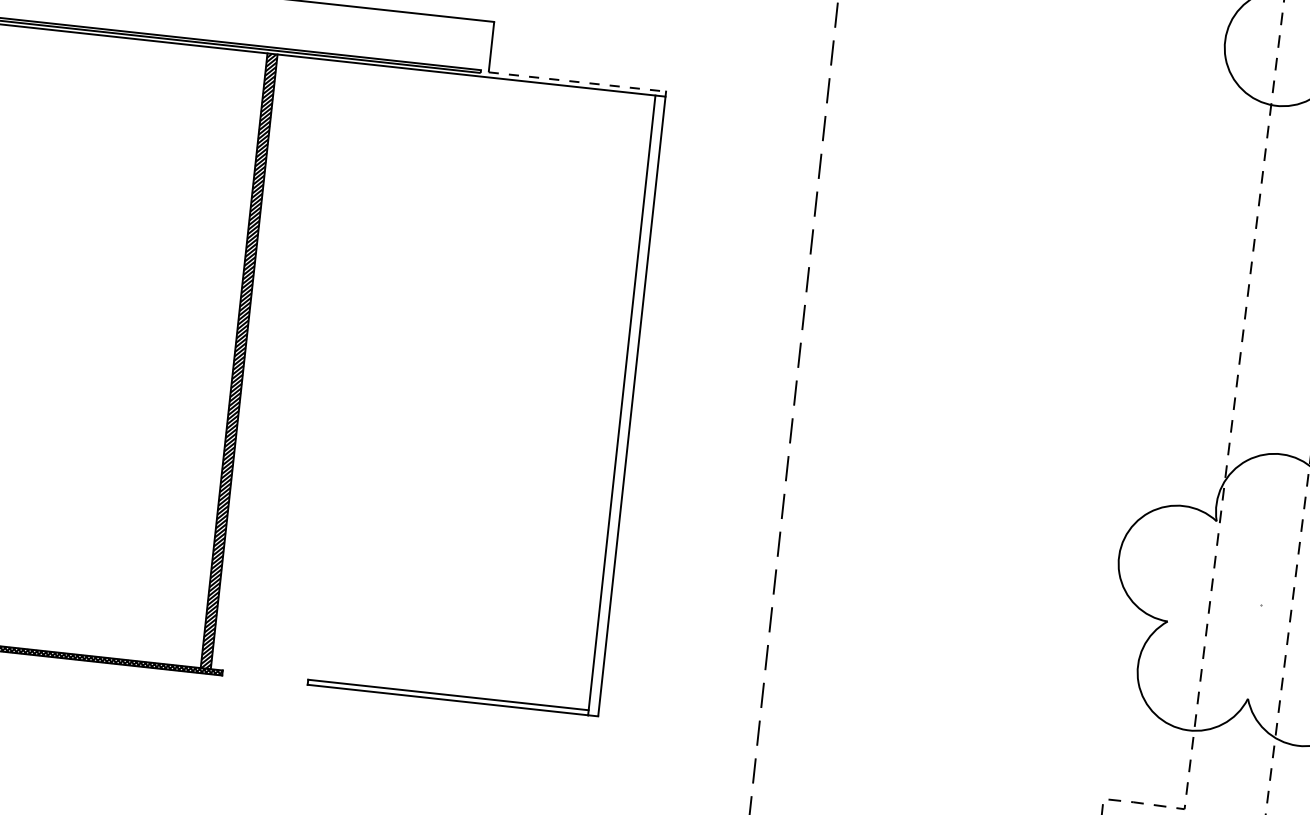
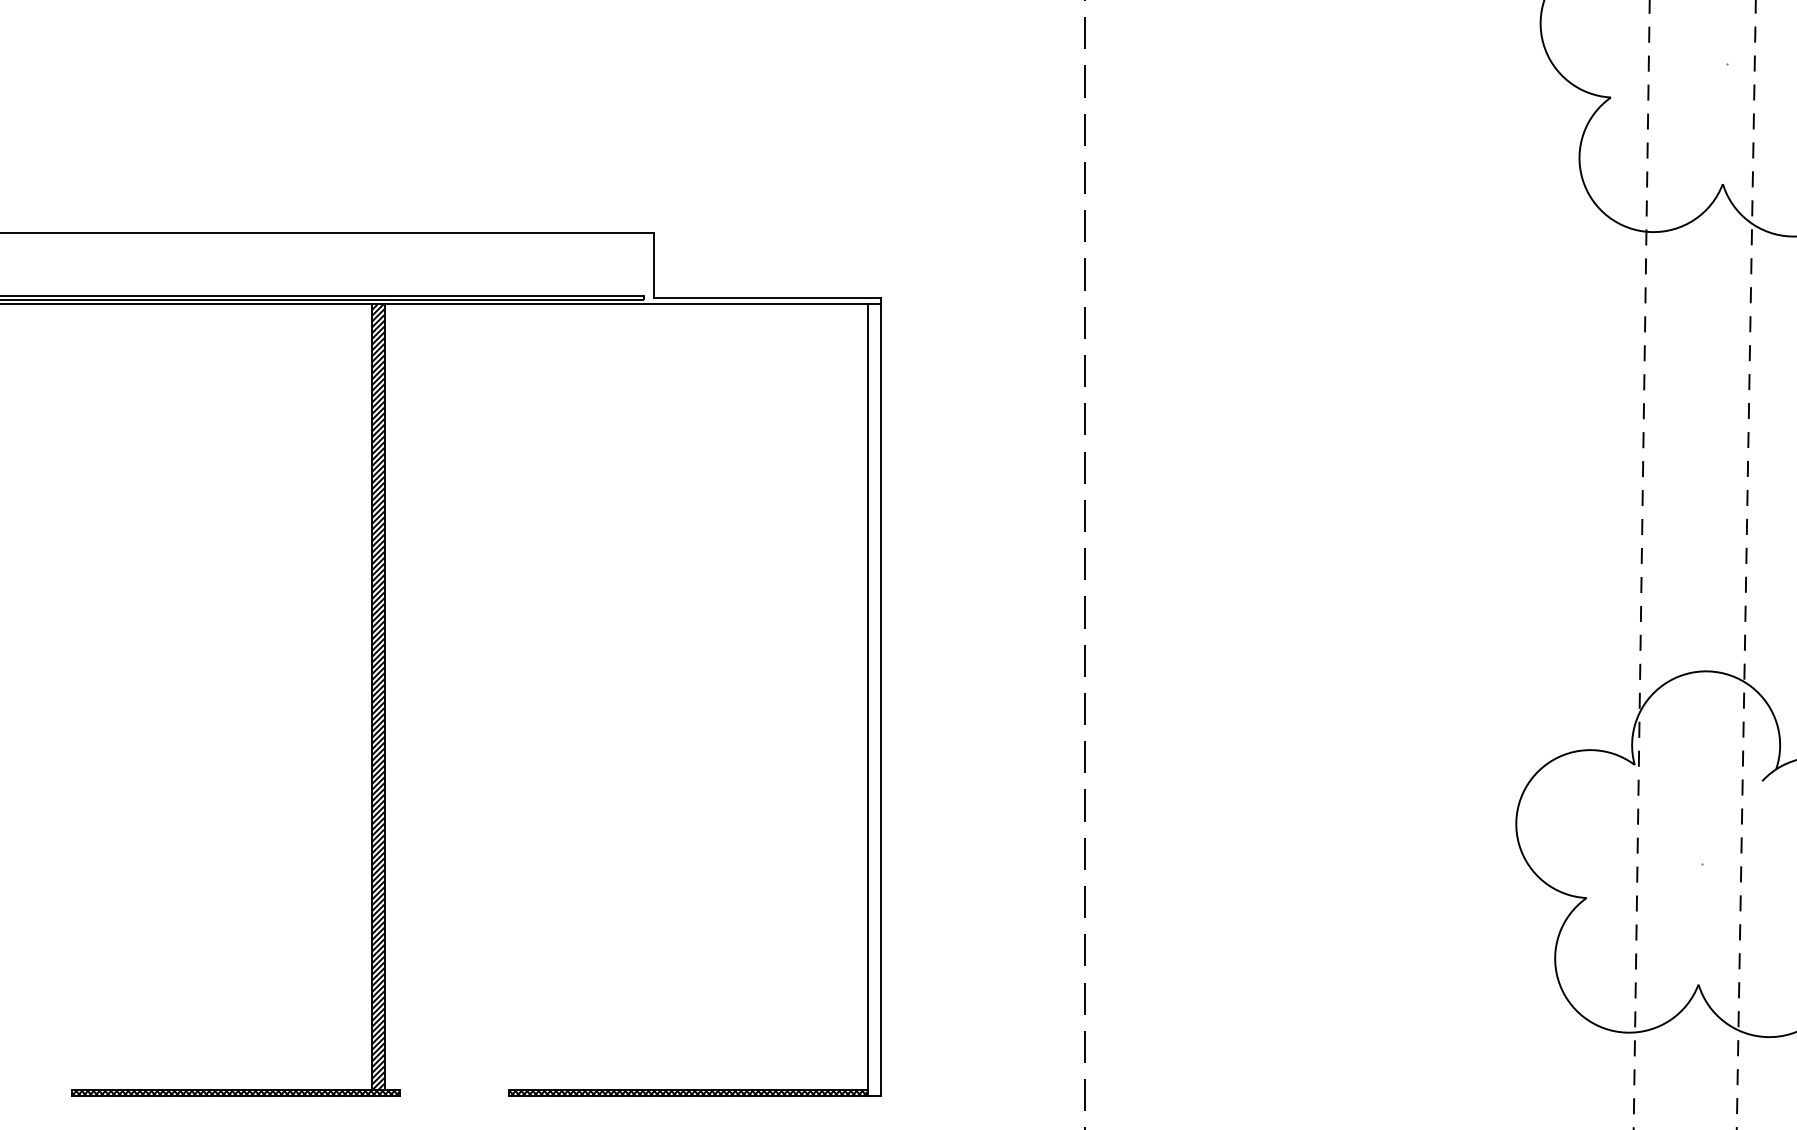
line: (577, 81) -> (767, 297), dashed -> solid
hatch: (448, 697) -> (688, 1092), added

